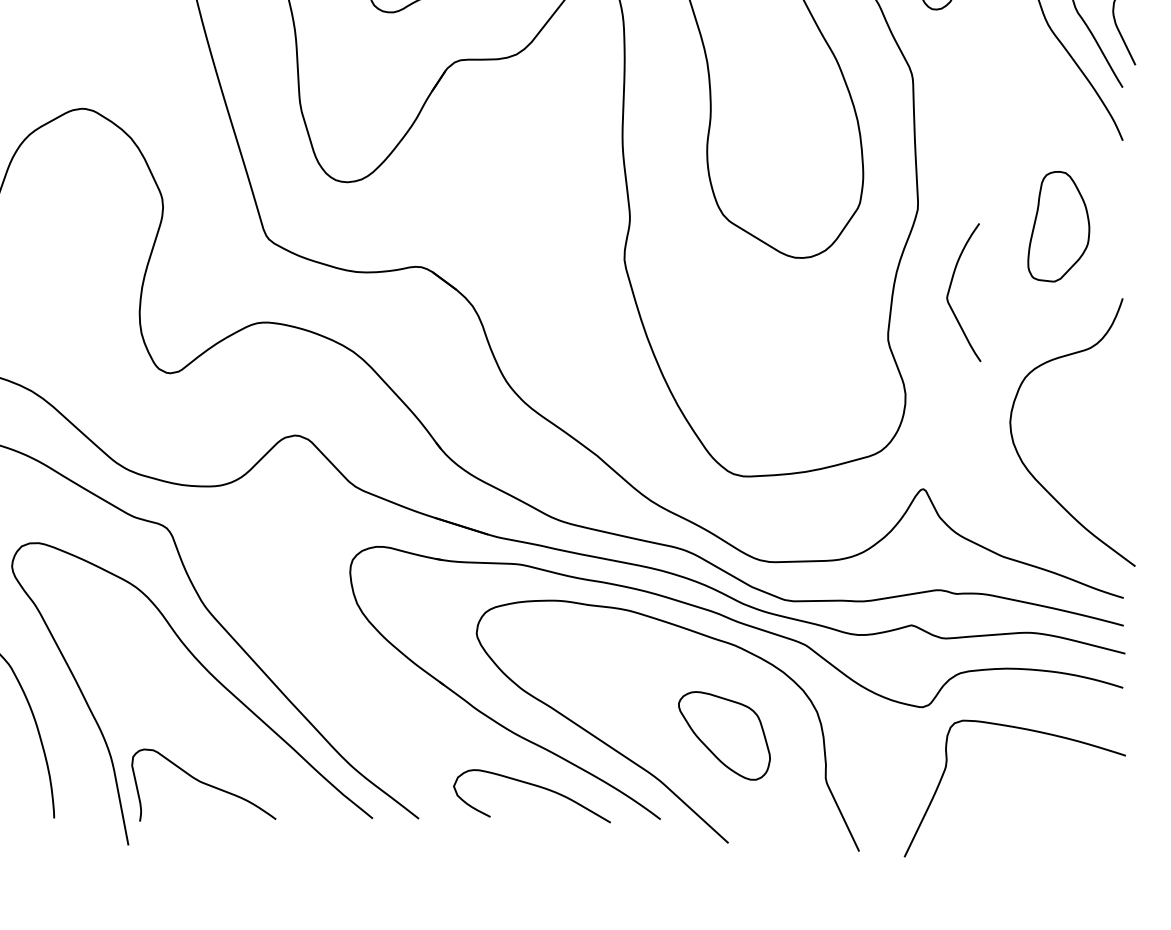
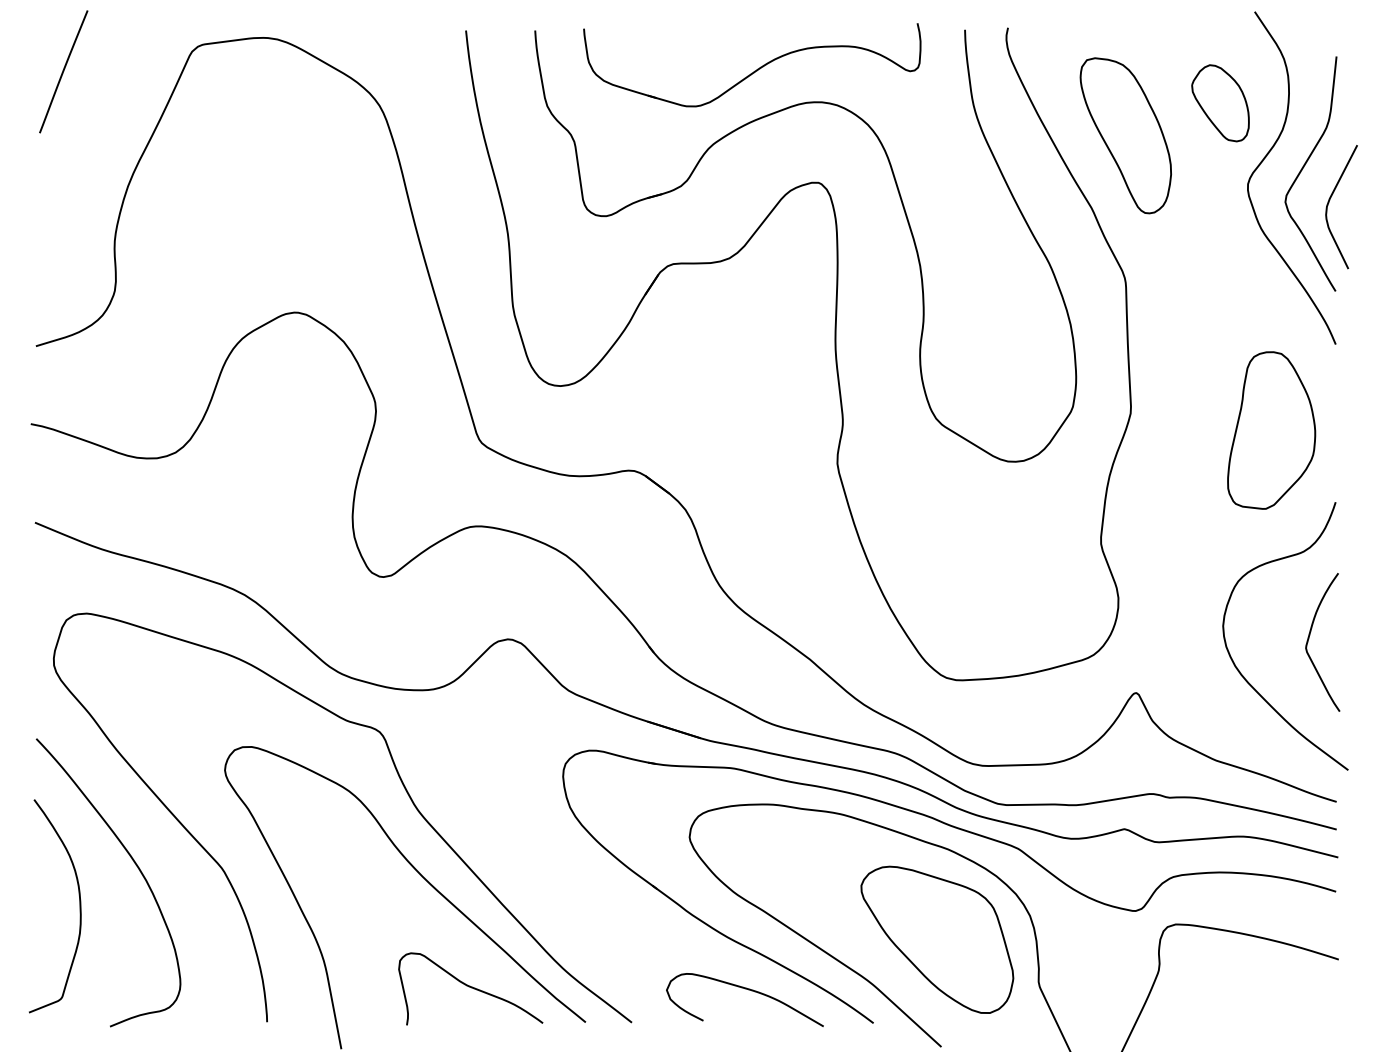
part: (1058, 226) -> (1271, 430), size x1.43
curve: (950, 289) -> (1309, 639), moved
part: (724, 735) -> (937, 939), size x1.67
curve: (203, 783) -> (470, 987), moved

